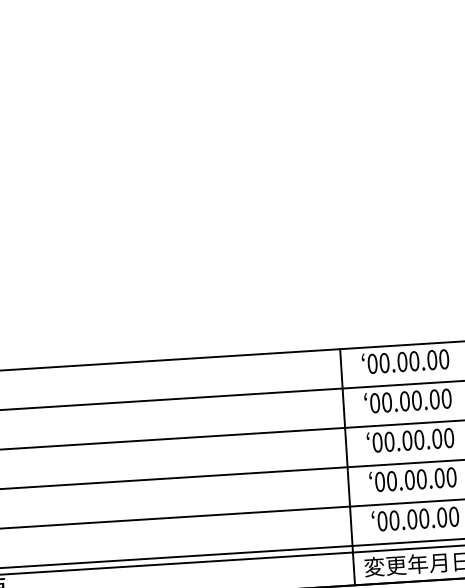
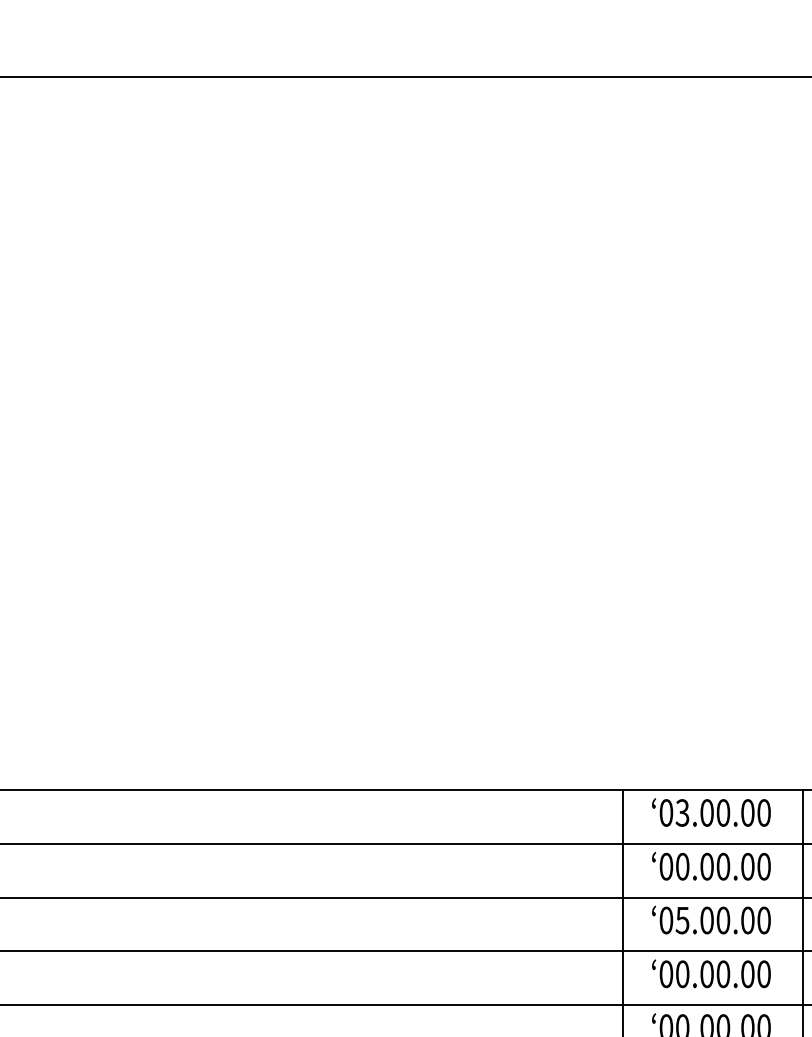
text: (384, 362) -> (682, 812), 00.00.00 -> 03.00.00
text: (389, 441) -> (682, 920), 00.00.00 -> 05.00.00

